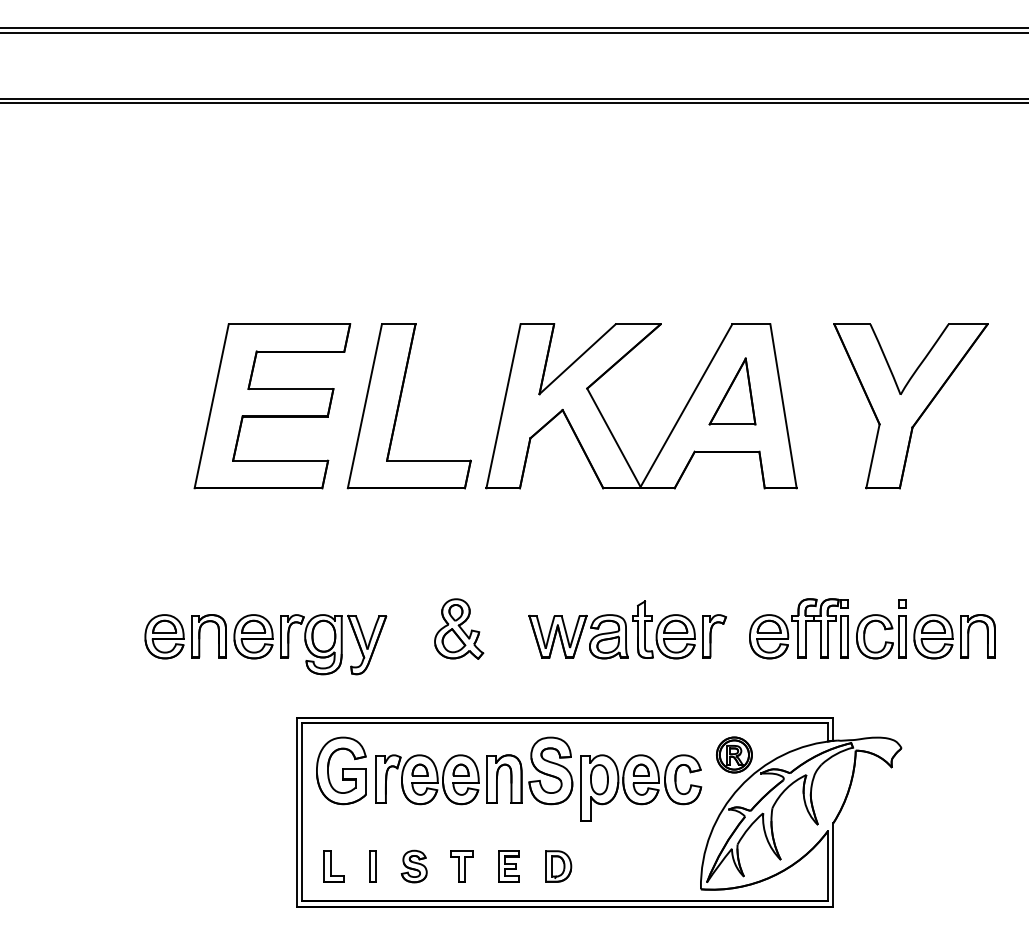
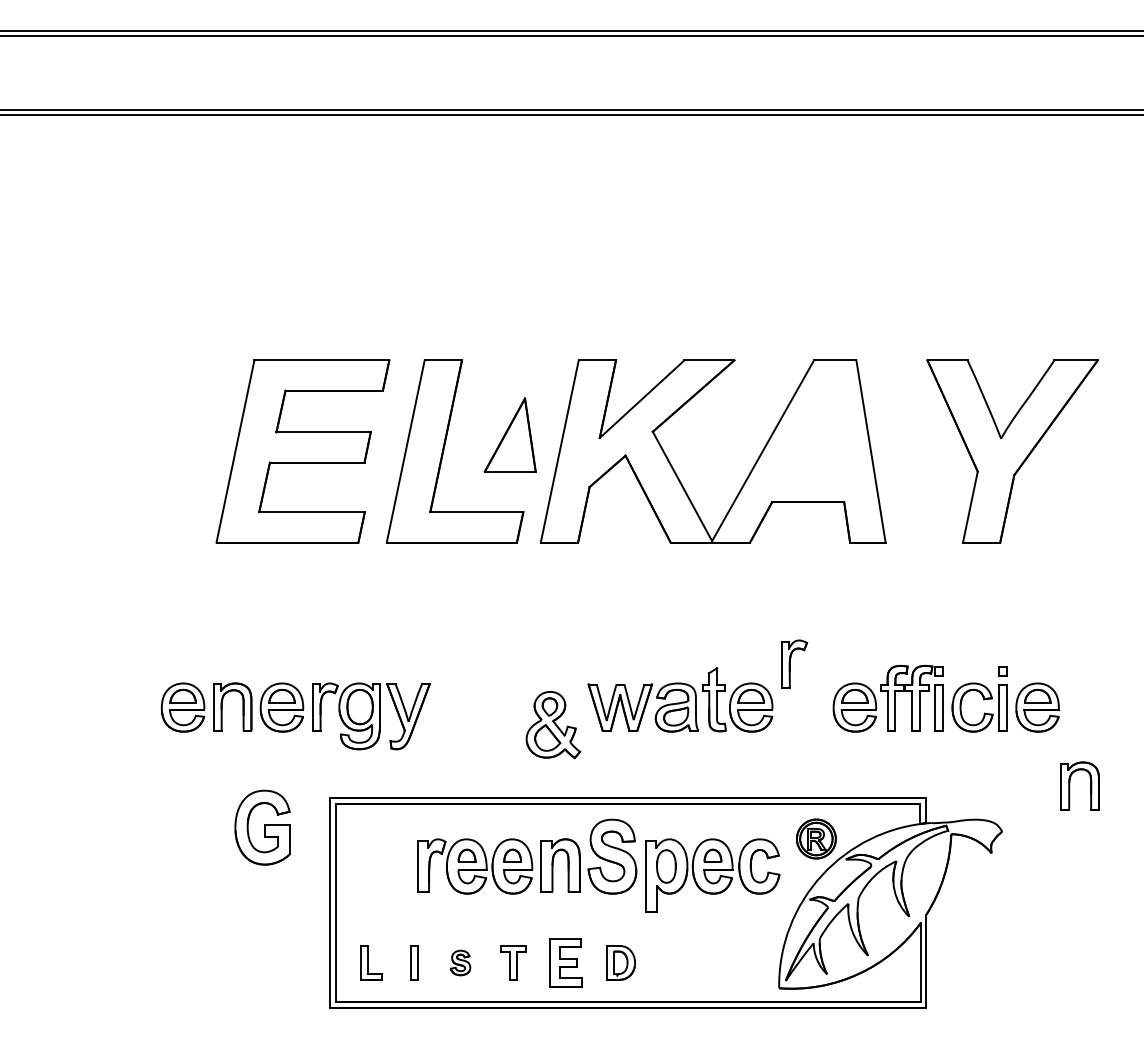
part: (731, 391) -> (509, 434), moved
part: (459, 629) -> (553, 725), moved
part: (714, 635) -> (794, 663), moved
part: (969, 635) -> (1070, 785), moved
part: (341, 770) -> (262, 827), moved
part: (414, 866) -> (460, 962), size x0.7
part: (508, 866) -> (565, 962), size x1.4

